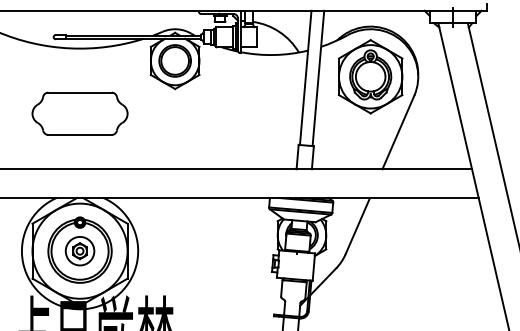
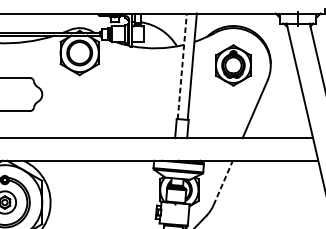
part: (370, 76) -> (233, 65), size x0.7
line: (305, 77) -> (182, 66), solid -> dashed
line: (357, 226) -> (223, 183), solid -> dashed

